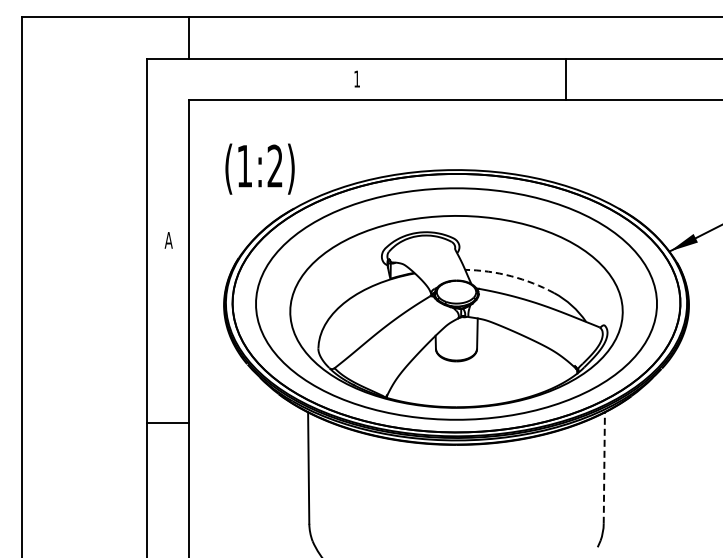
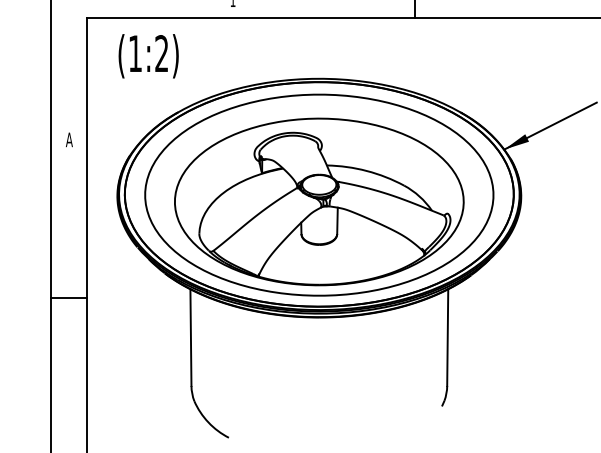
text: (259, 168) -> (148, 55), moved
arc: (511, 276) -> (367, 171), dashed -> solid
line: (604, 468) -> (447, 338), dashed -> solid

